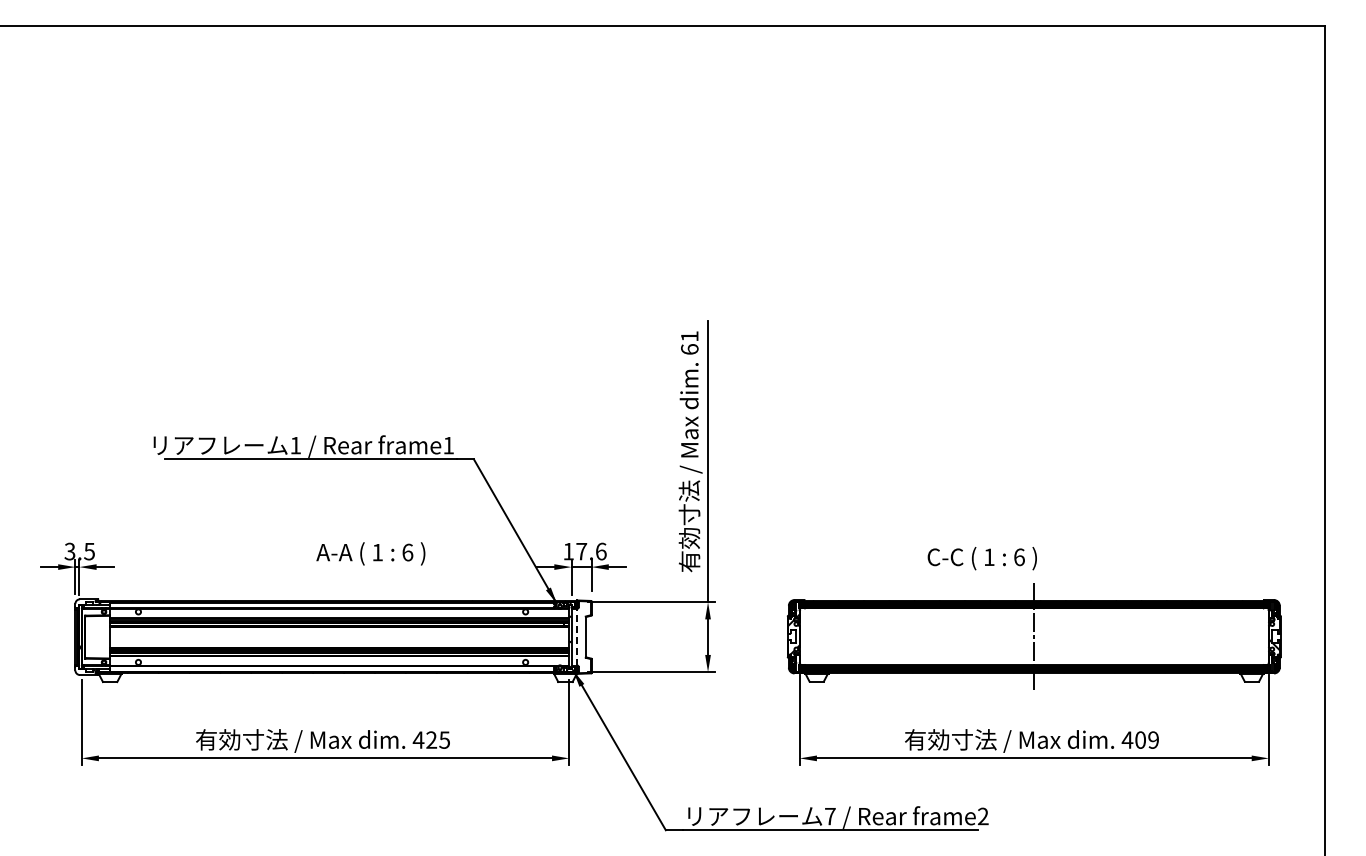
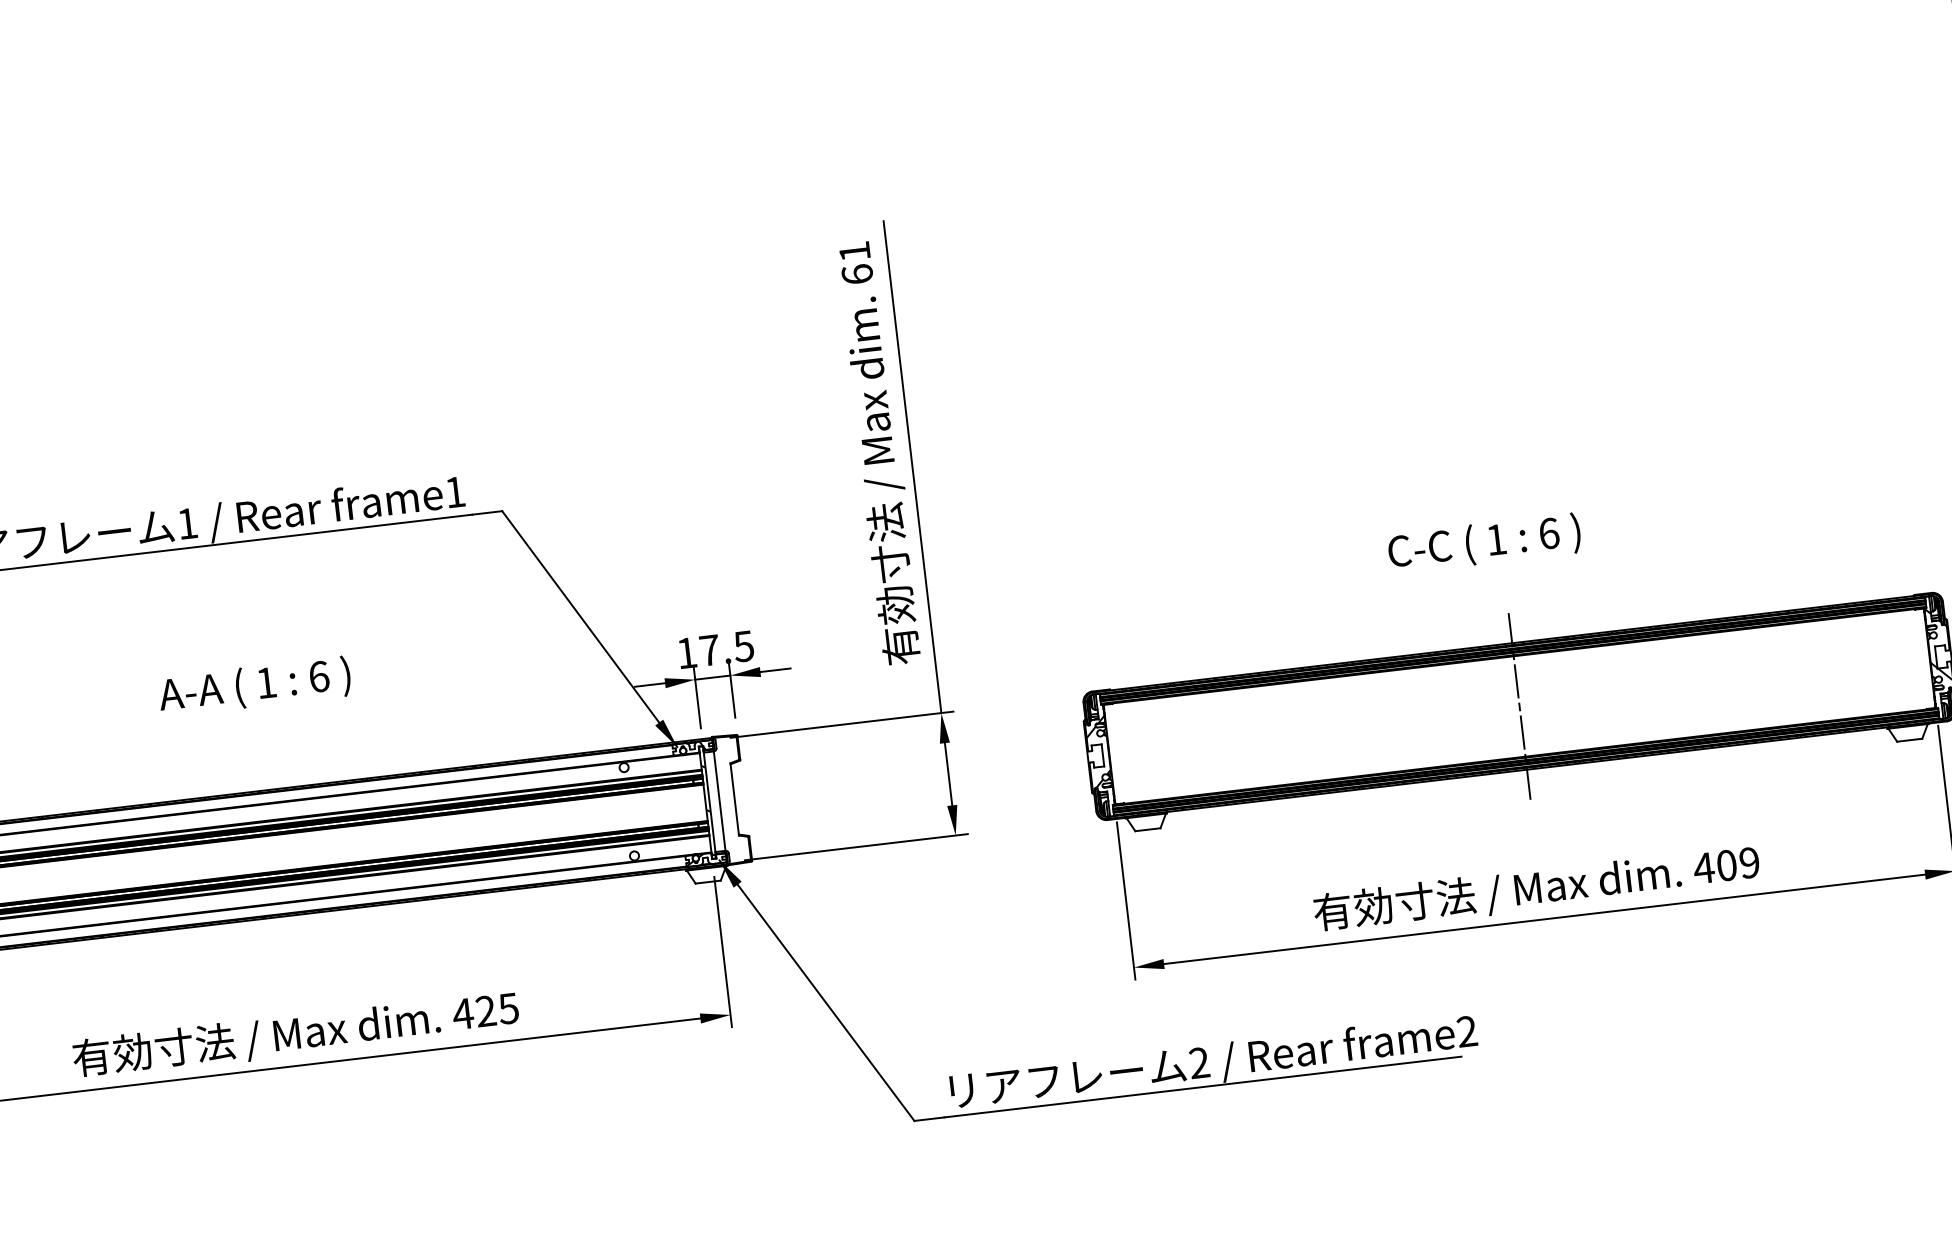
text: (600, 551) -> (742, 646), 17.6 -> 17.5
text: (370, 553) -> (254, 686), moved
text: (981, 558) -> (1483, 543), moved
line: (577, 636) -> (719, 799), dashed -> solid
text: (830, 816) -> (1199, 1062), 7 -> 2

